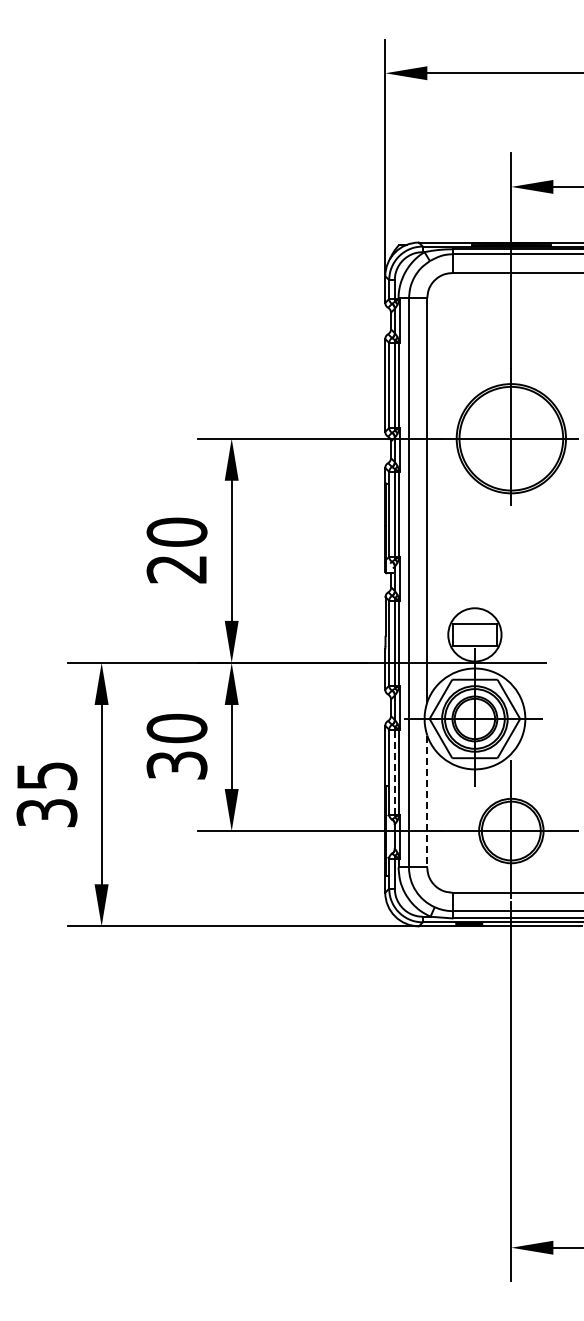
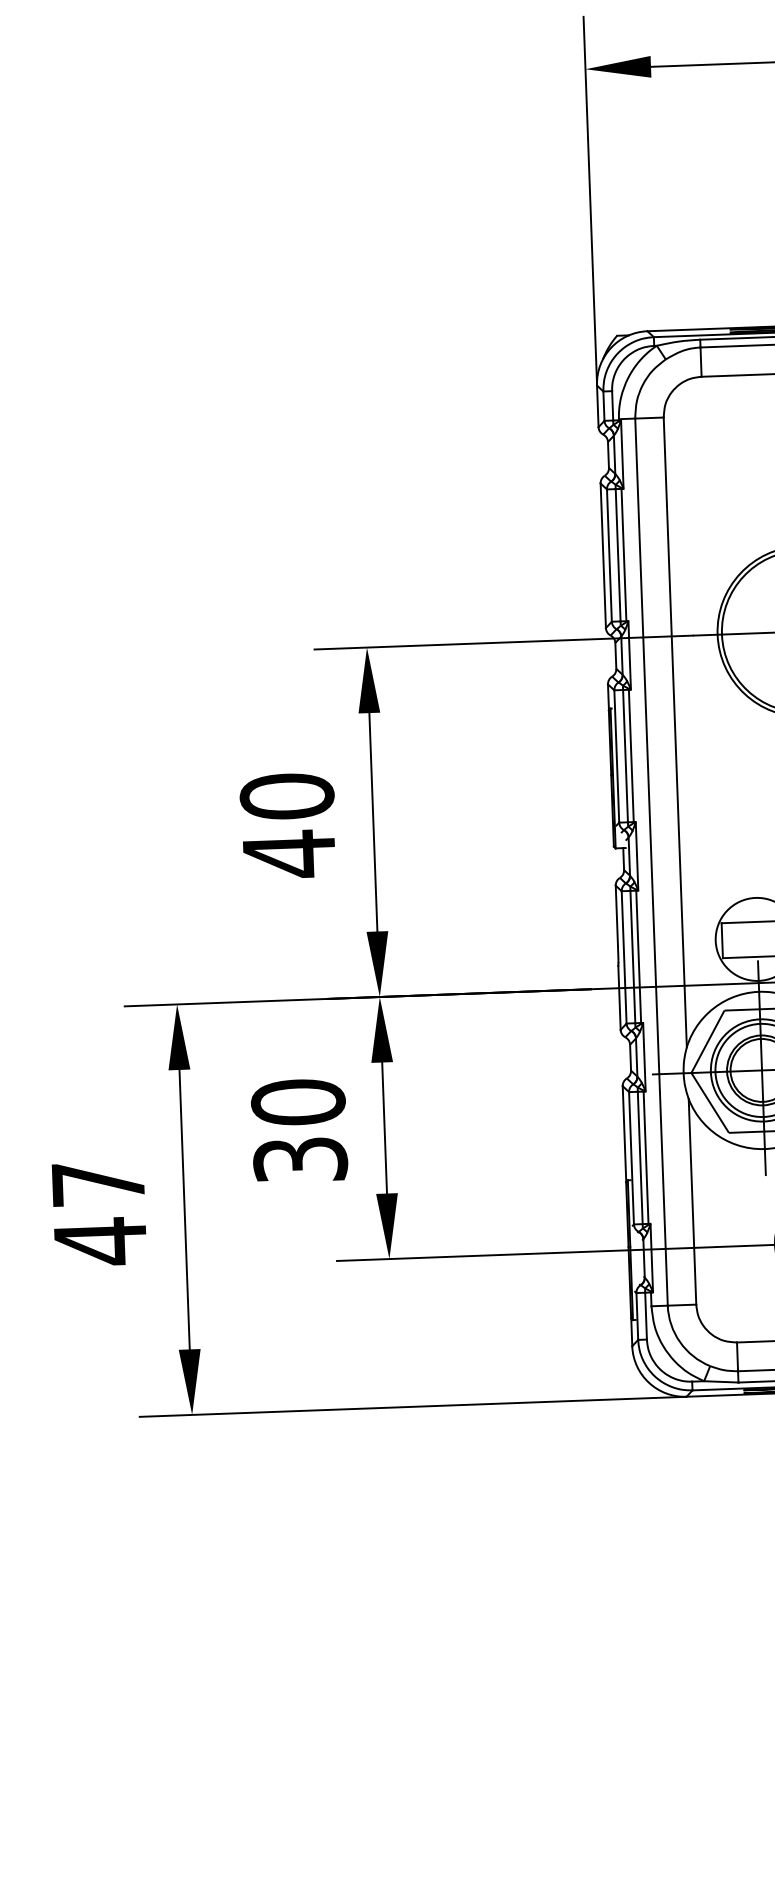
text: (176, 569) -> (288, 854), 20 -> 40
line: (394, 771) -> (639, 1156), dashed -> solid
text: (46, 795) -> (98, 1214), 35 -> 47
line: (427, 801) -> (692, 1201), dashed -> solid

